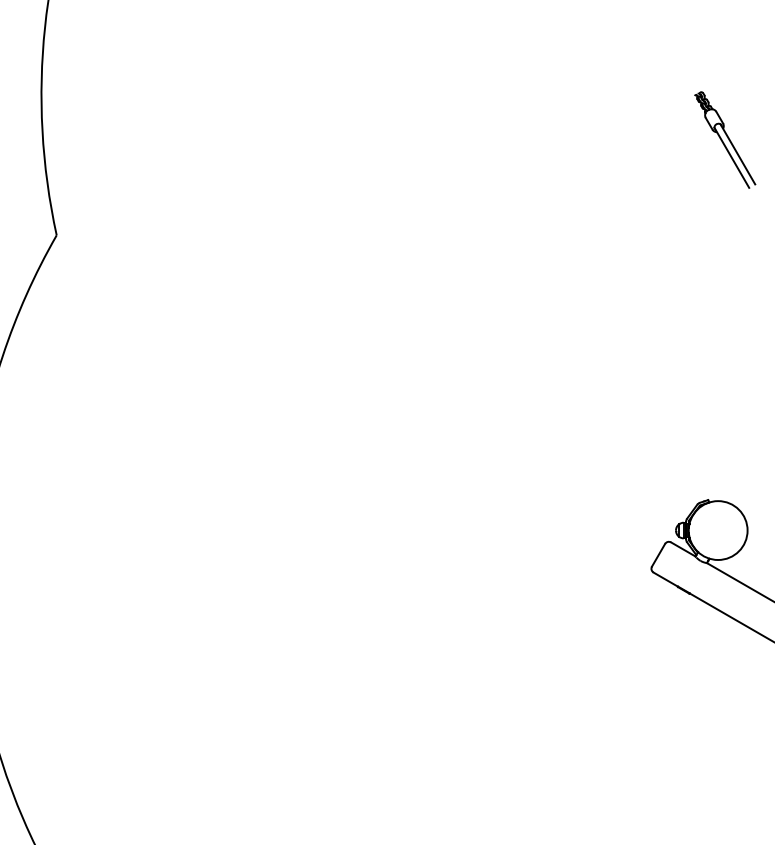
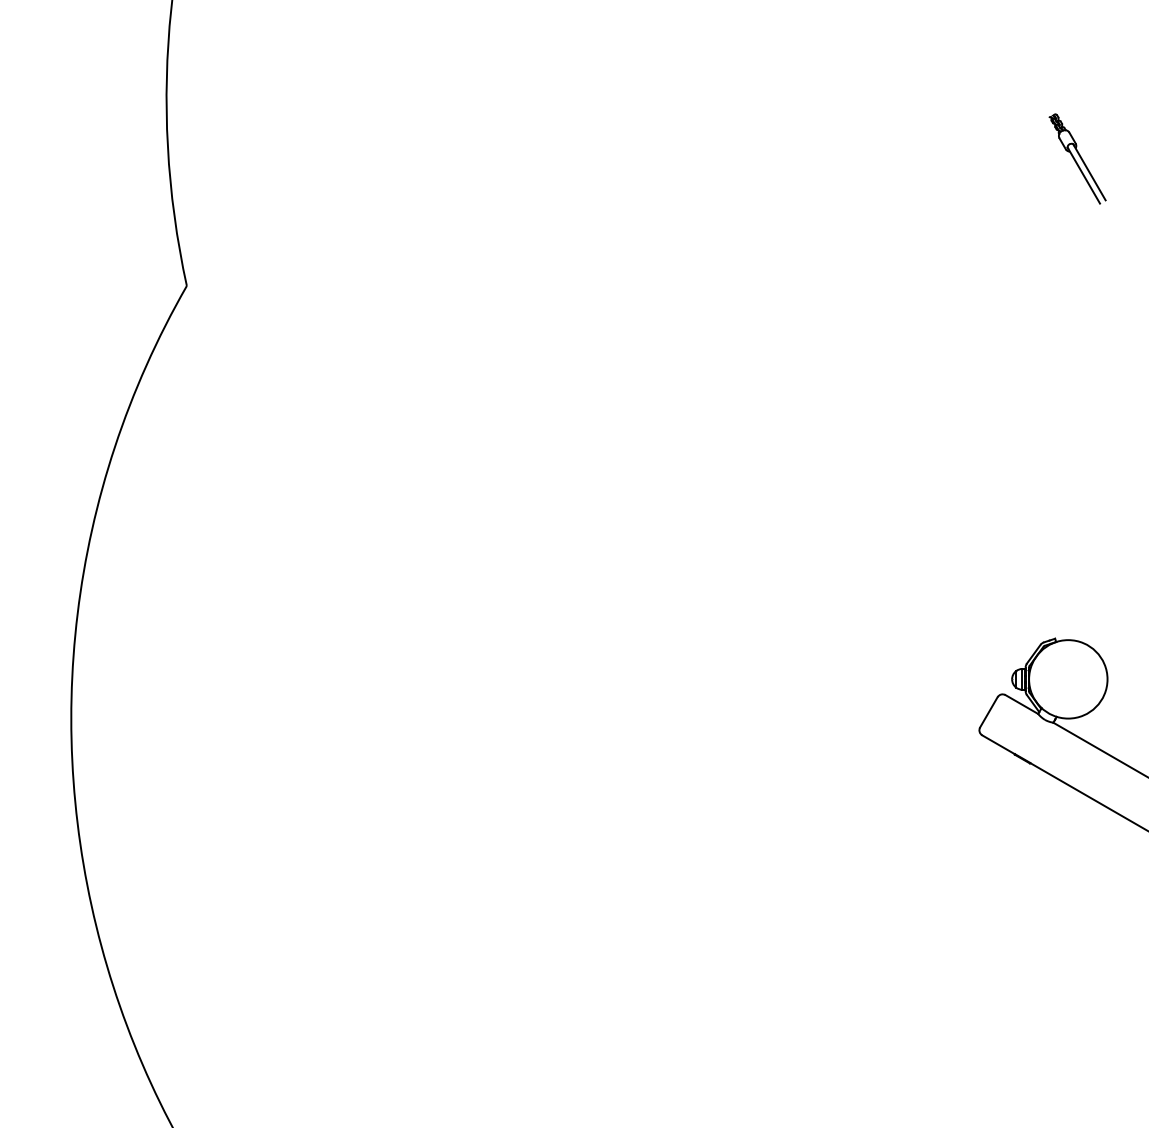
part: (725, 139) -> (1077, 158), size x0.7

